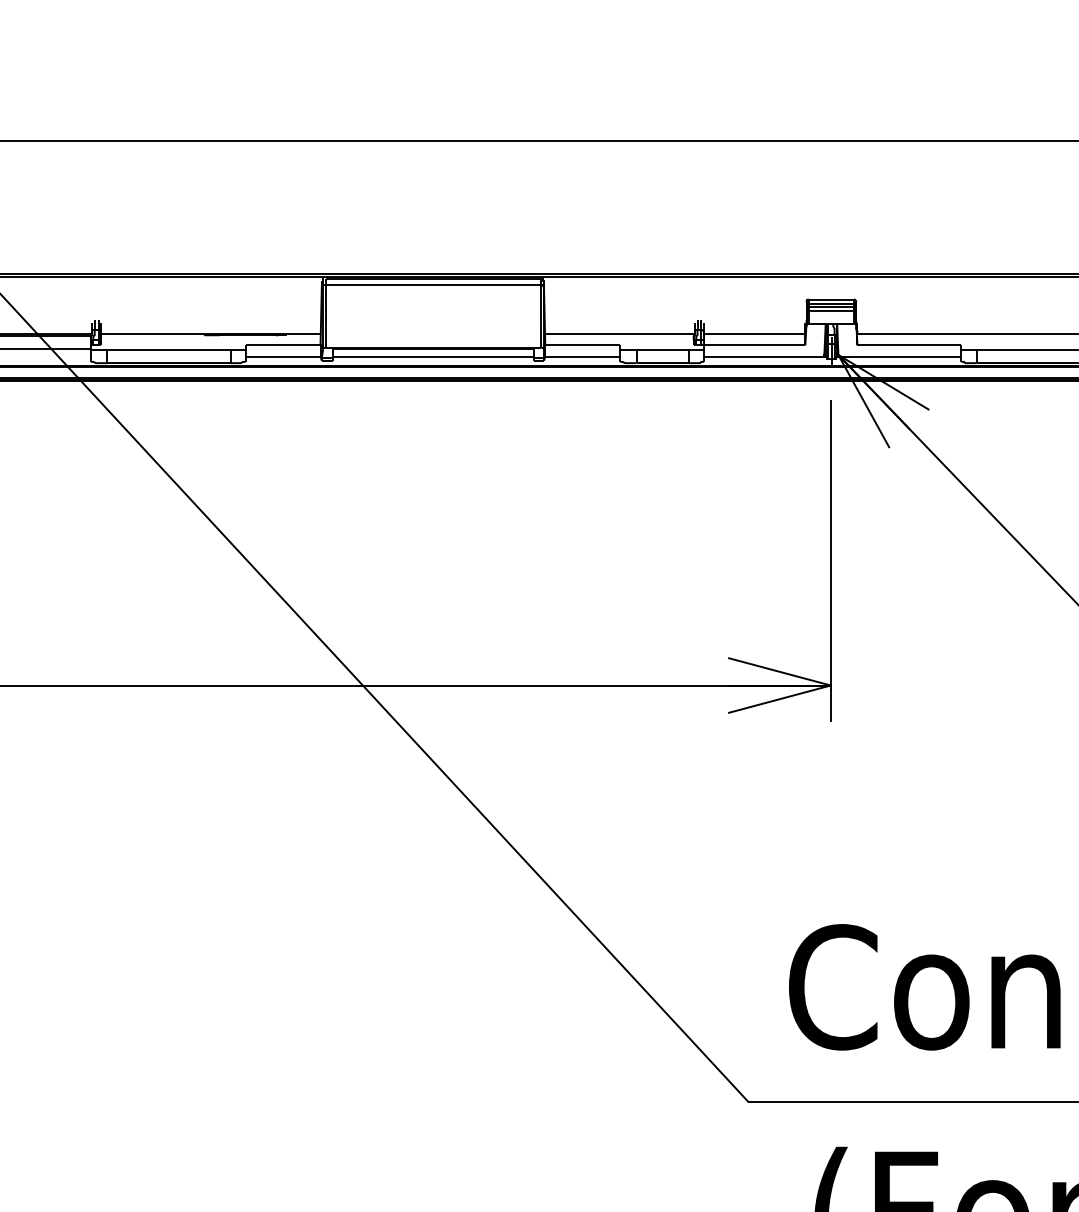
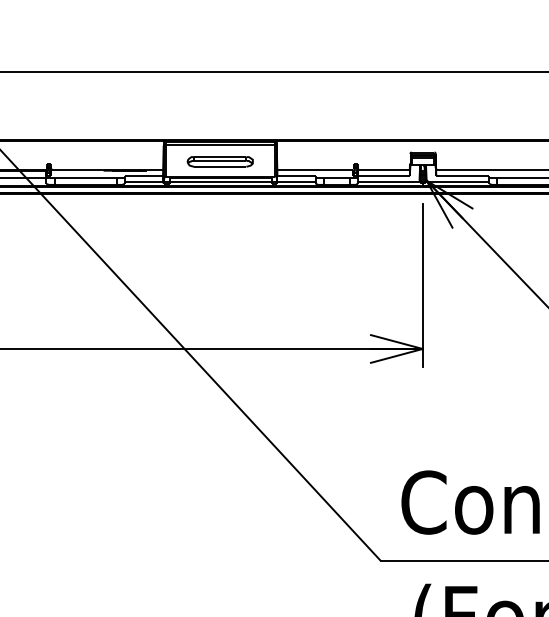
part: (431, 317) -> (219, 161), added

